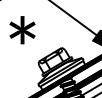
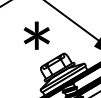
text: (22, 30) -> (36, 36), moved

